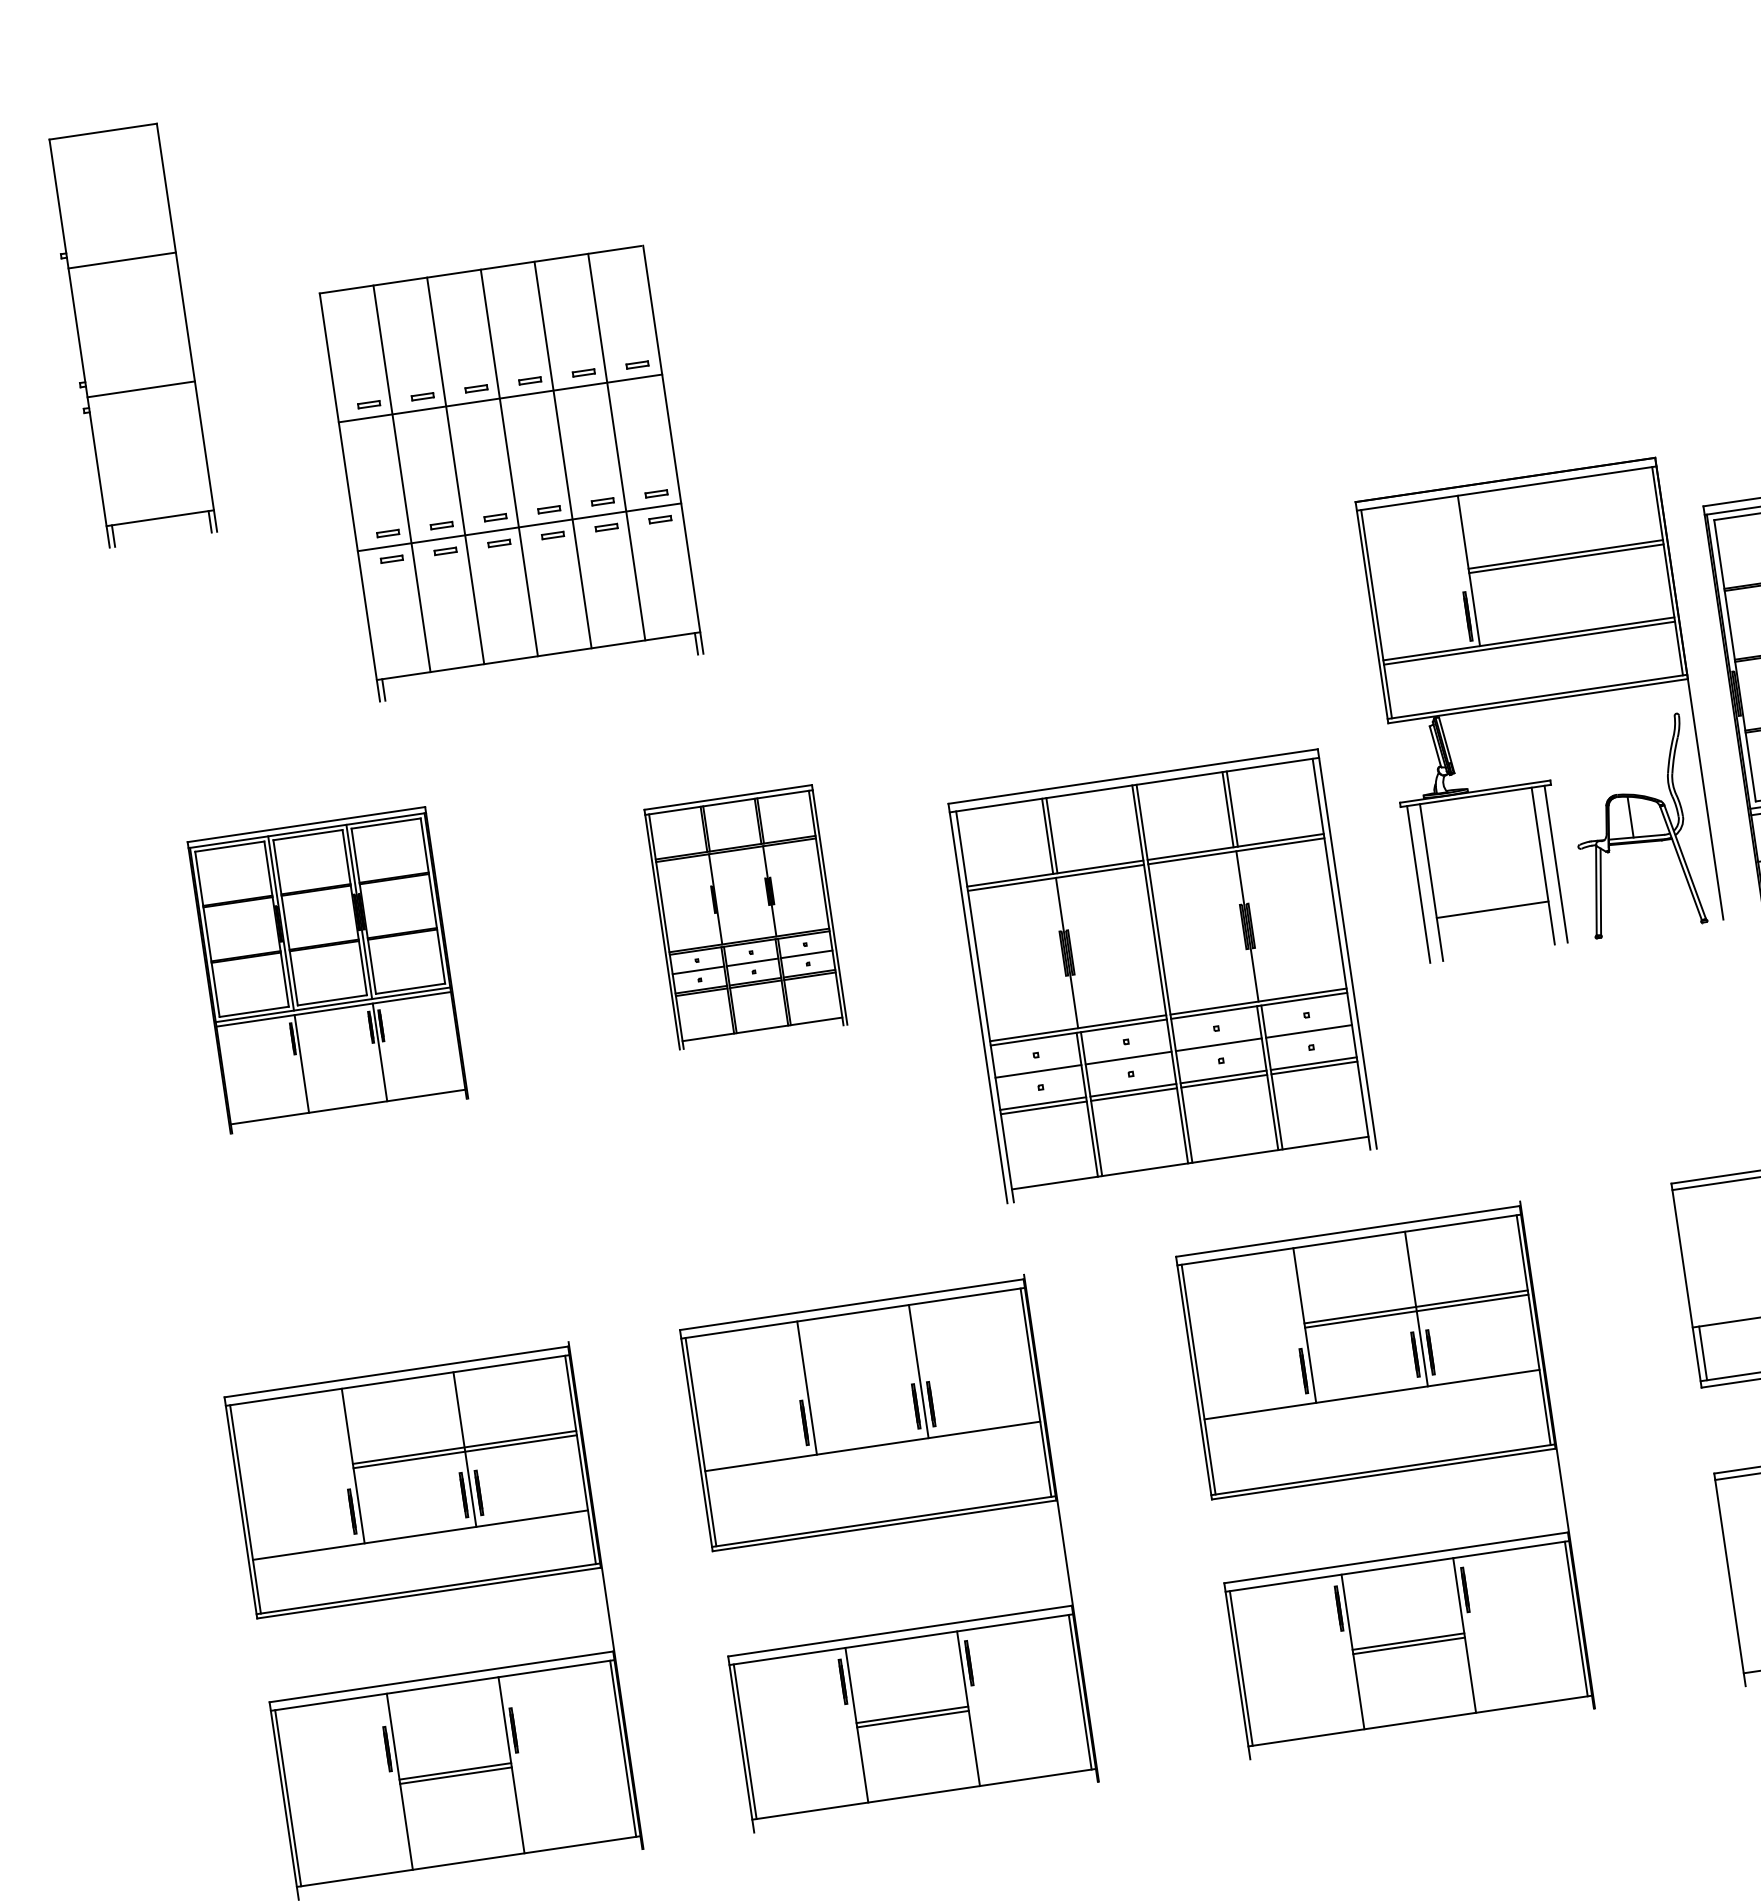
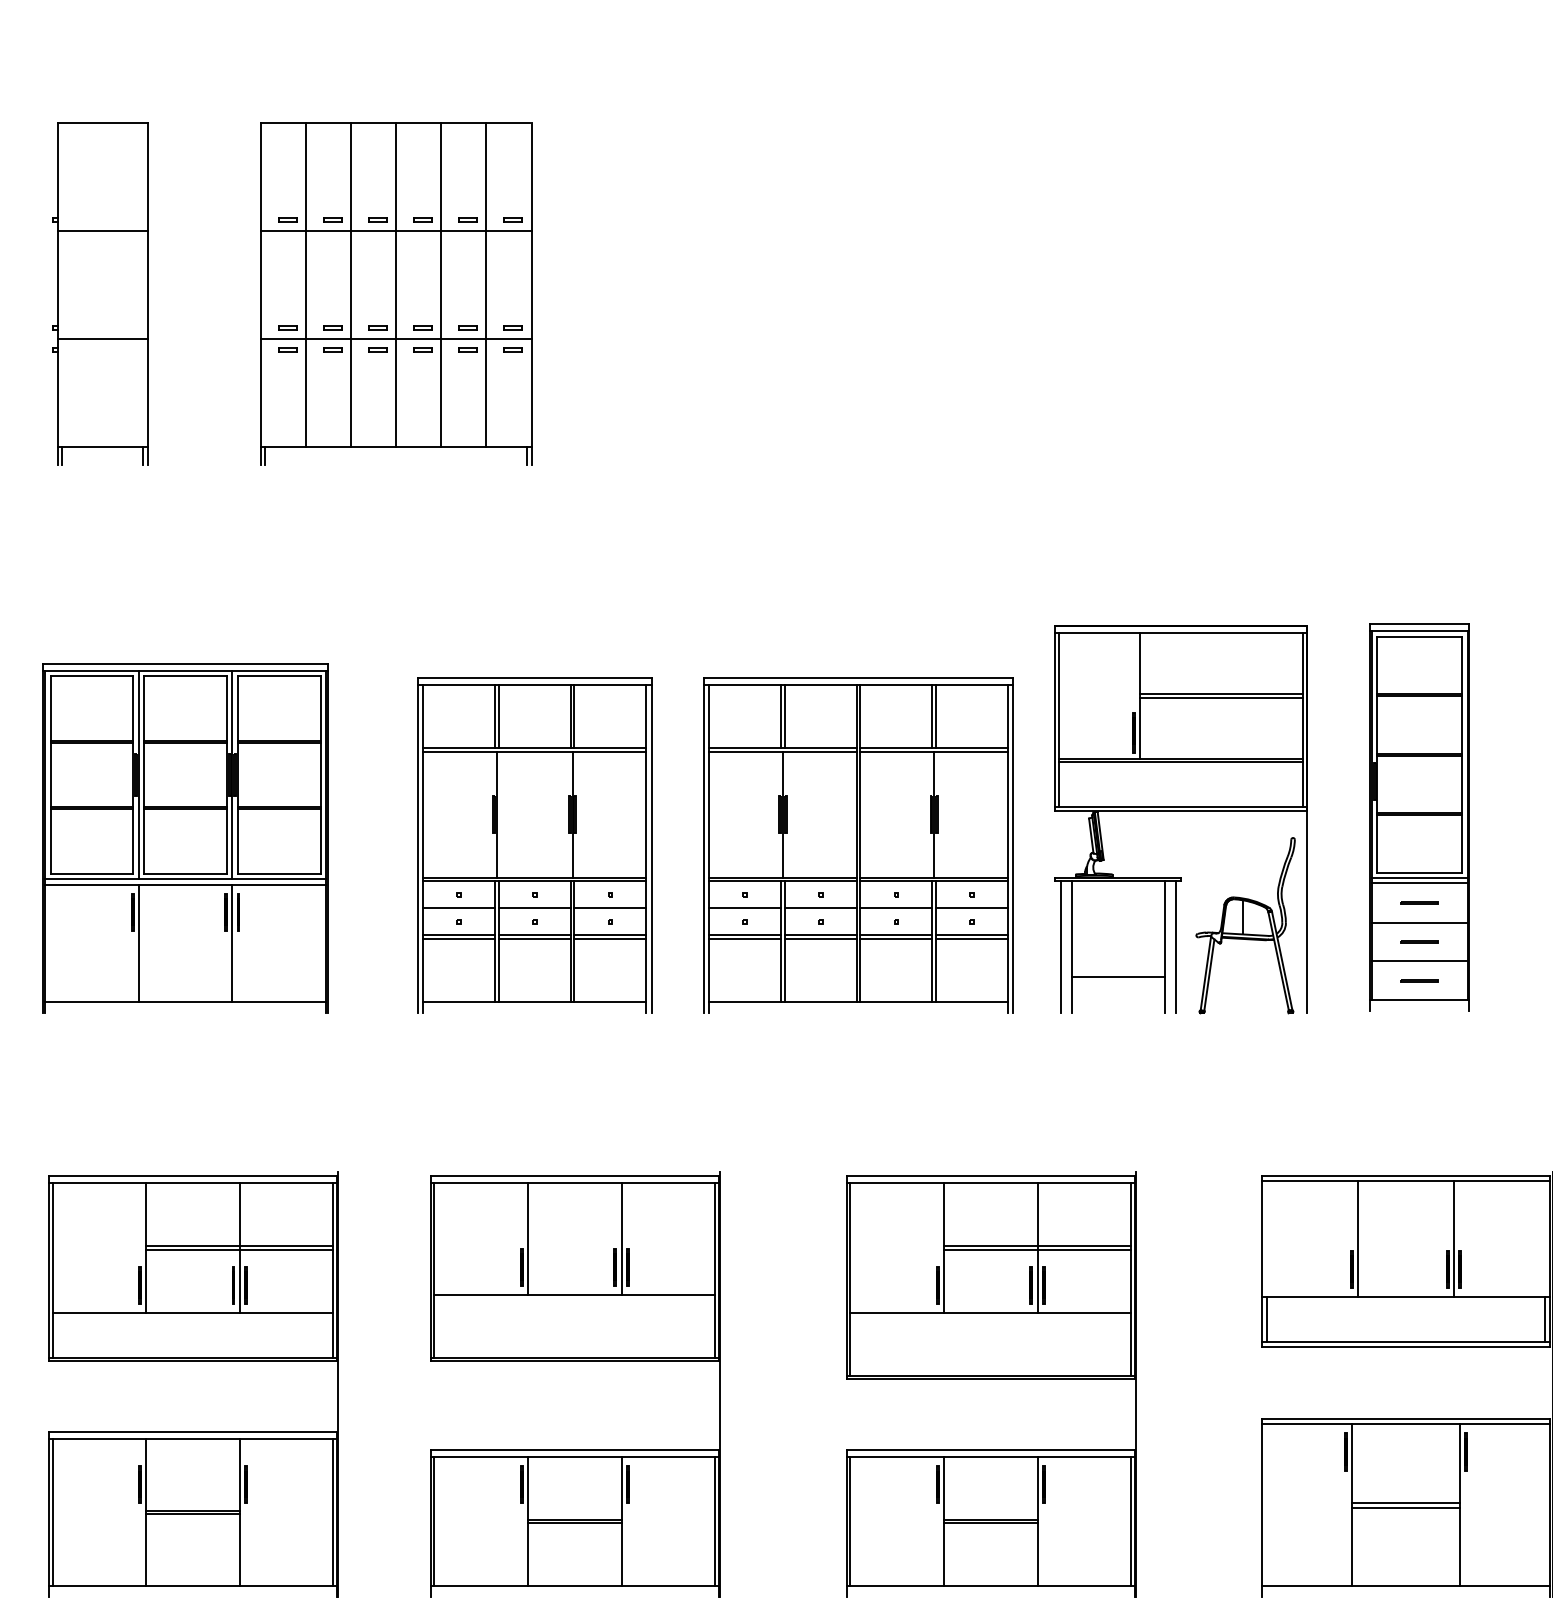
part: (511, 473) -> (396, 293), moved
part: (1537, 701) -> (1180, 811), moved
part: (745, 917) -> (534, 845), size x1.67
part: (327, 970) -> (185, 838), size x1.43
part: (1162, 976) -> (858, 845), moved

